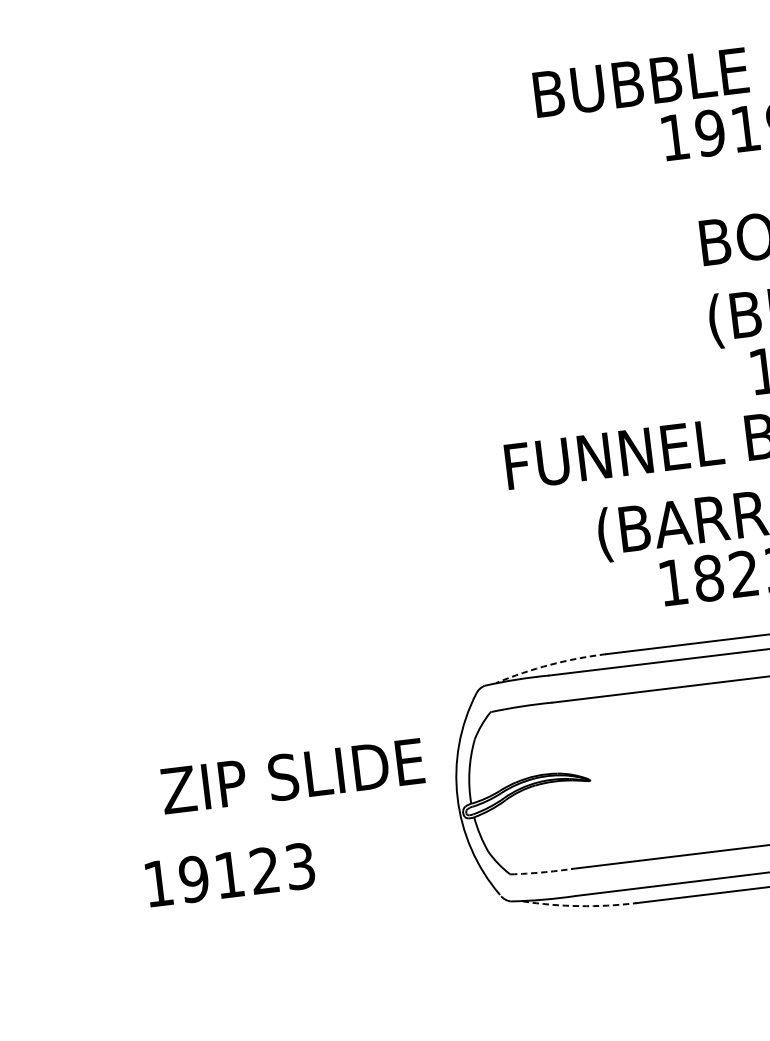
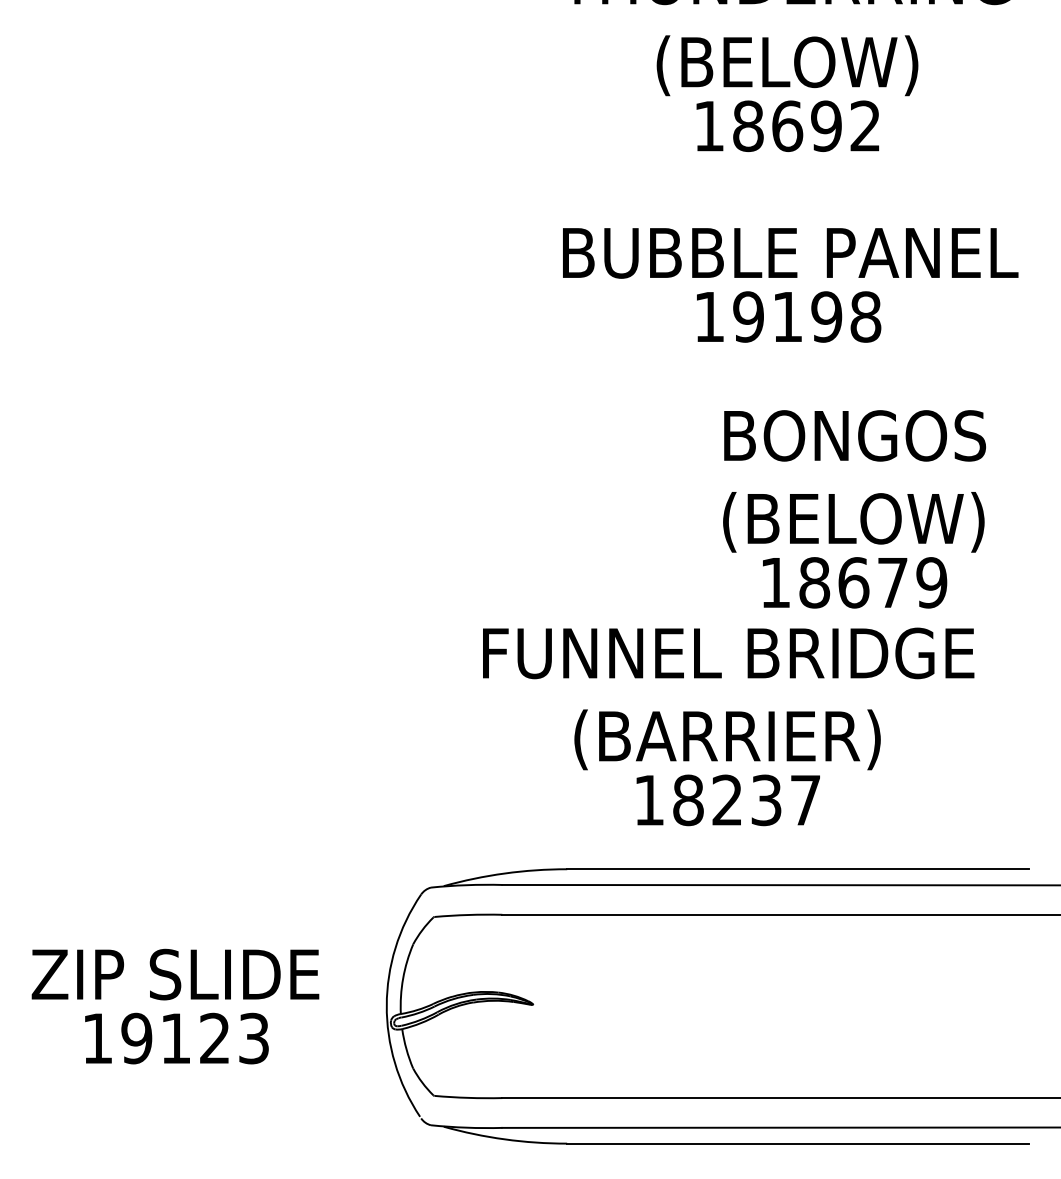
arc: (549, 664) -> (504, 873), dashed -> solid
text: (292, 776) -> (175, 974), moved
arc: (541, 872) -> (468, 1097), dashed -> solid
text: (230, 874) -> (176, 1038), moved
arc: (579, 906) -> (504, 1139), dashed -> solid

